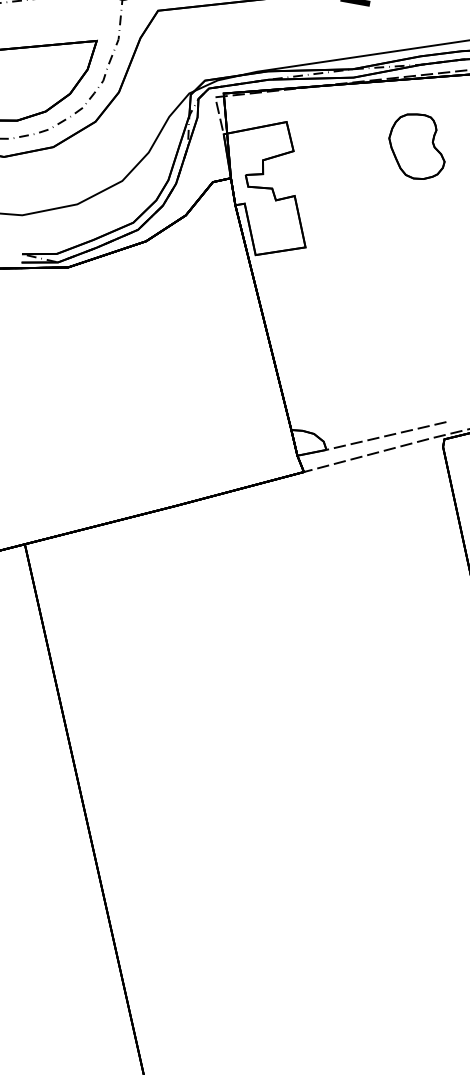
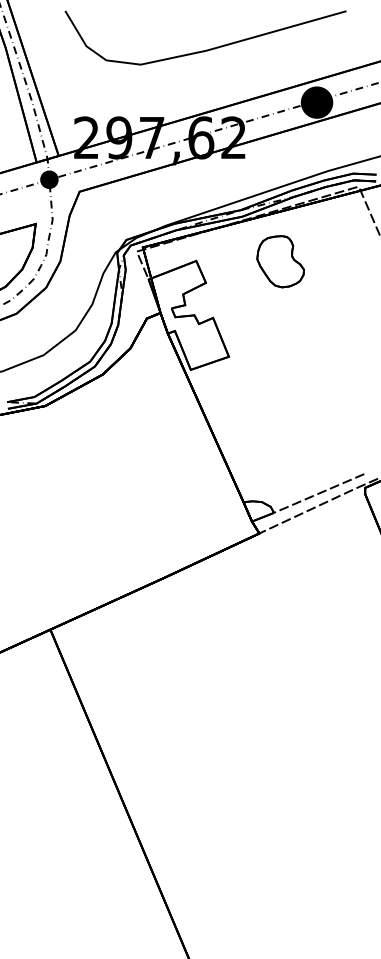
part: (417, 146) -> (280, 261), moved

